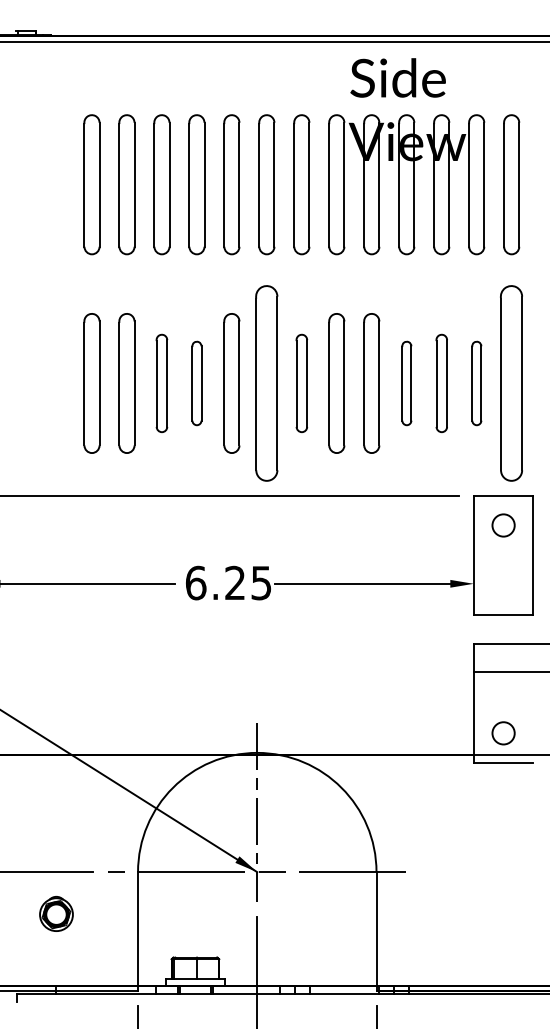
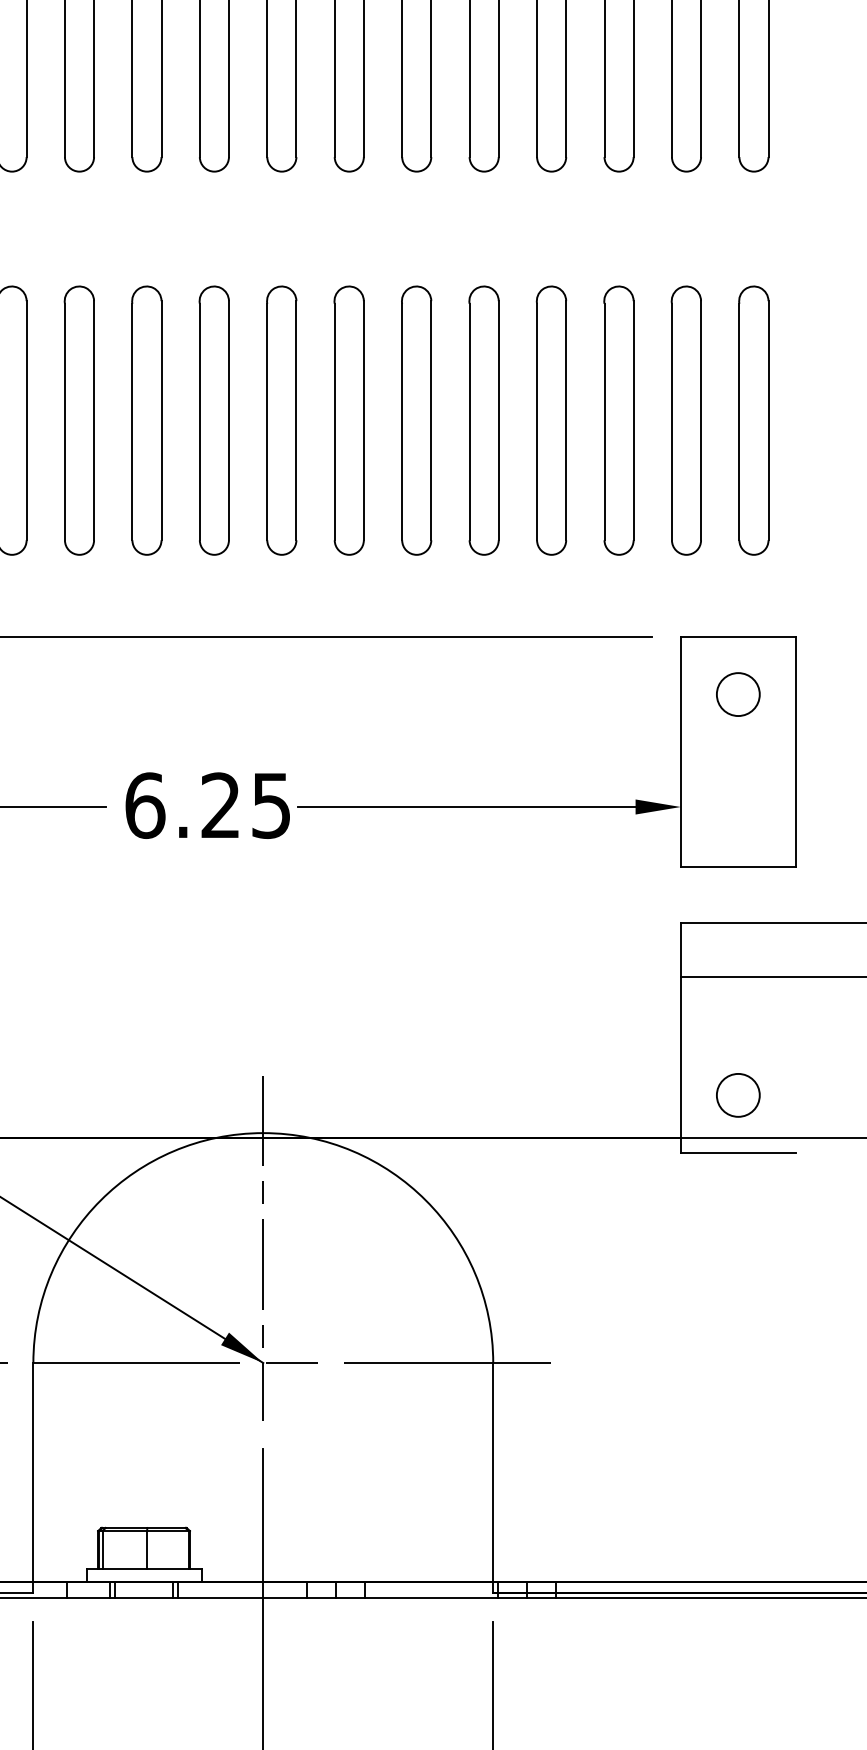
part: (161, 383) -> (78, 420), size x1.43
part: (196, 383) -> (146, 420), size x1.67
part: (266, 383) -> (281, 420), size x0.71
part: (301, 383) -> (348, 420), size x1.43
part: (406, 383) -> (551, 420), size x1.67
part: (441, 383) -> (618, 420), size x1.43
part: (476, 383) -> (686, 420), size x1.67
part: (511, 383) -> (753, 420), size x0.71

